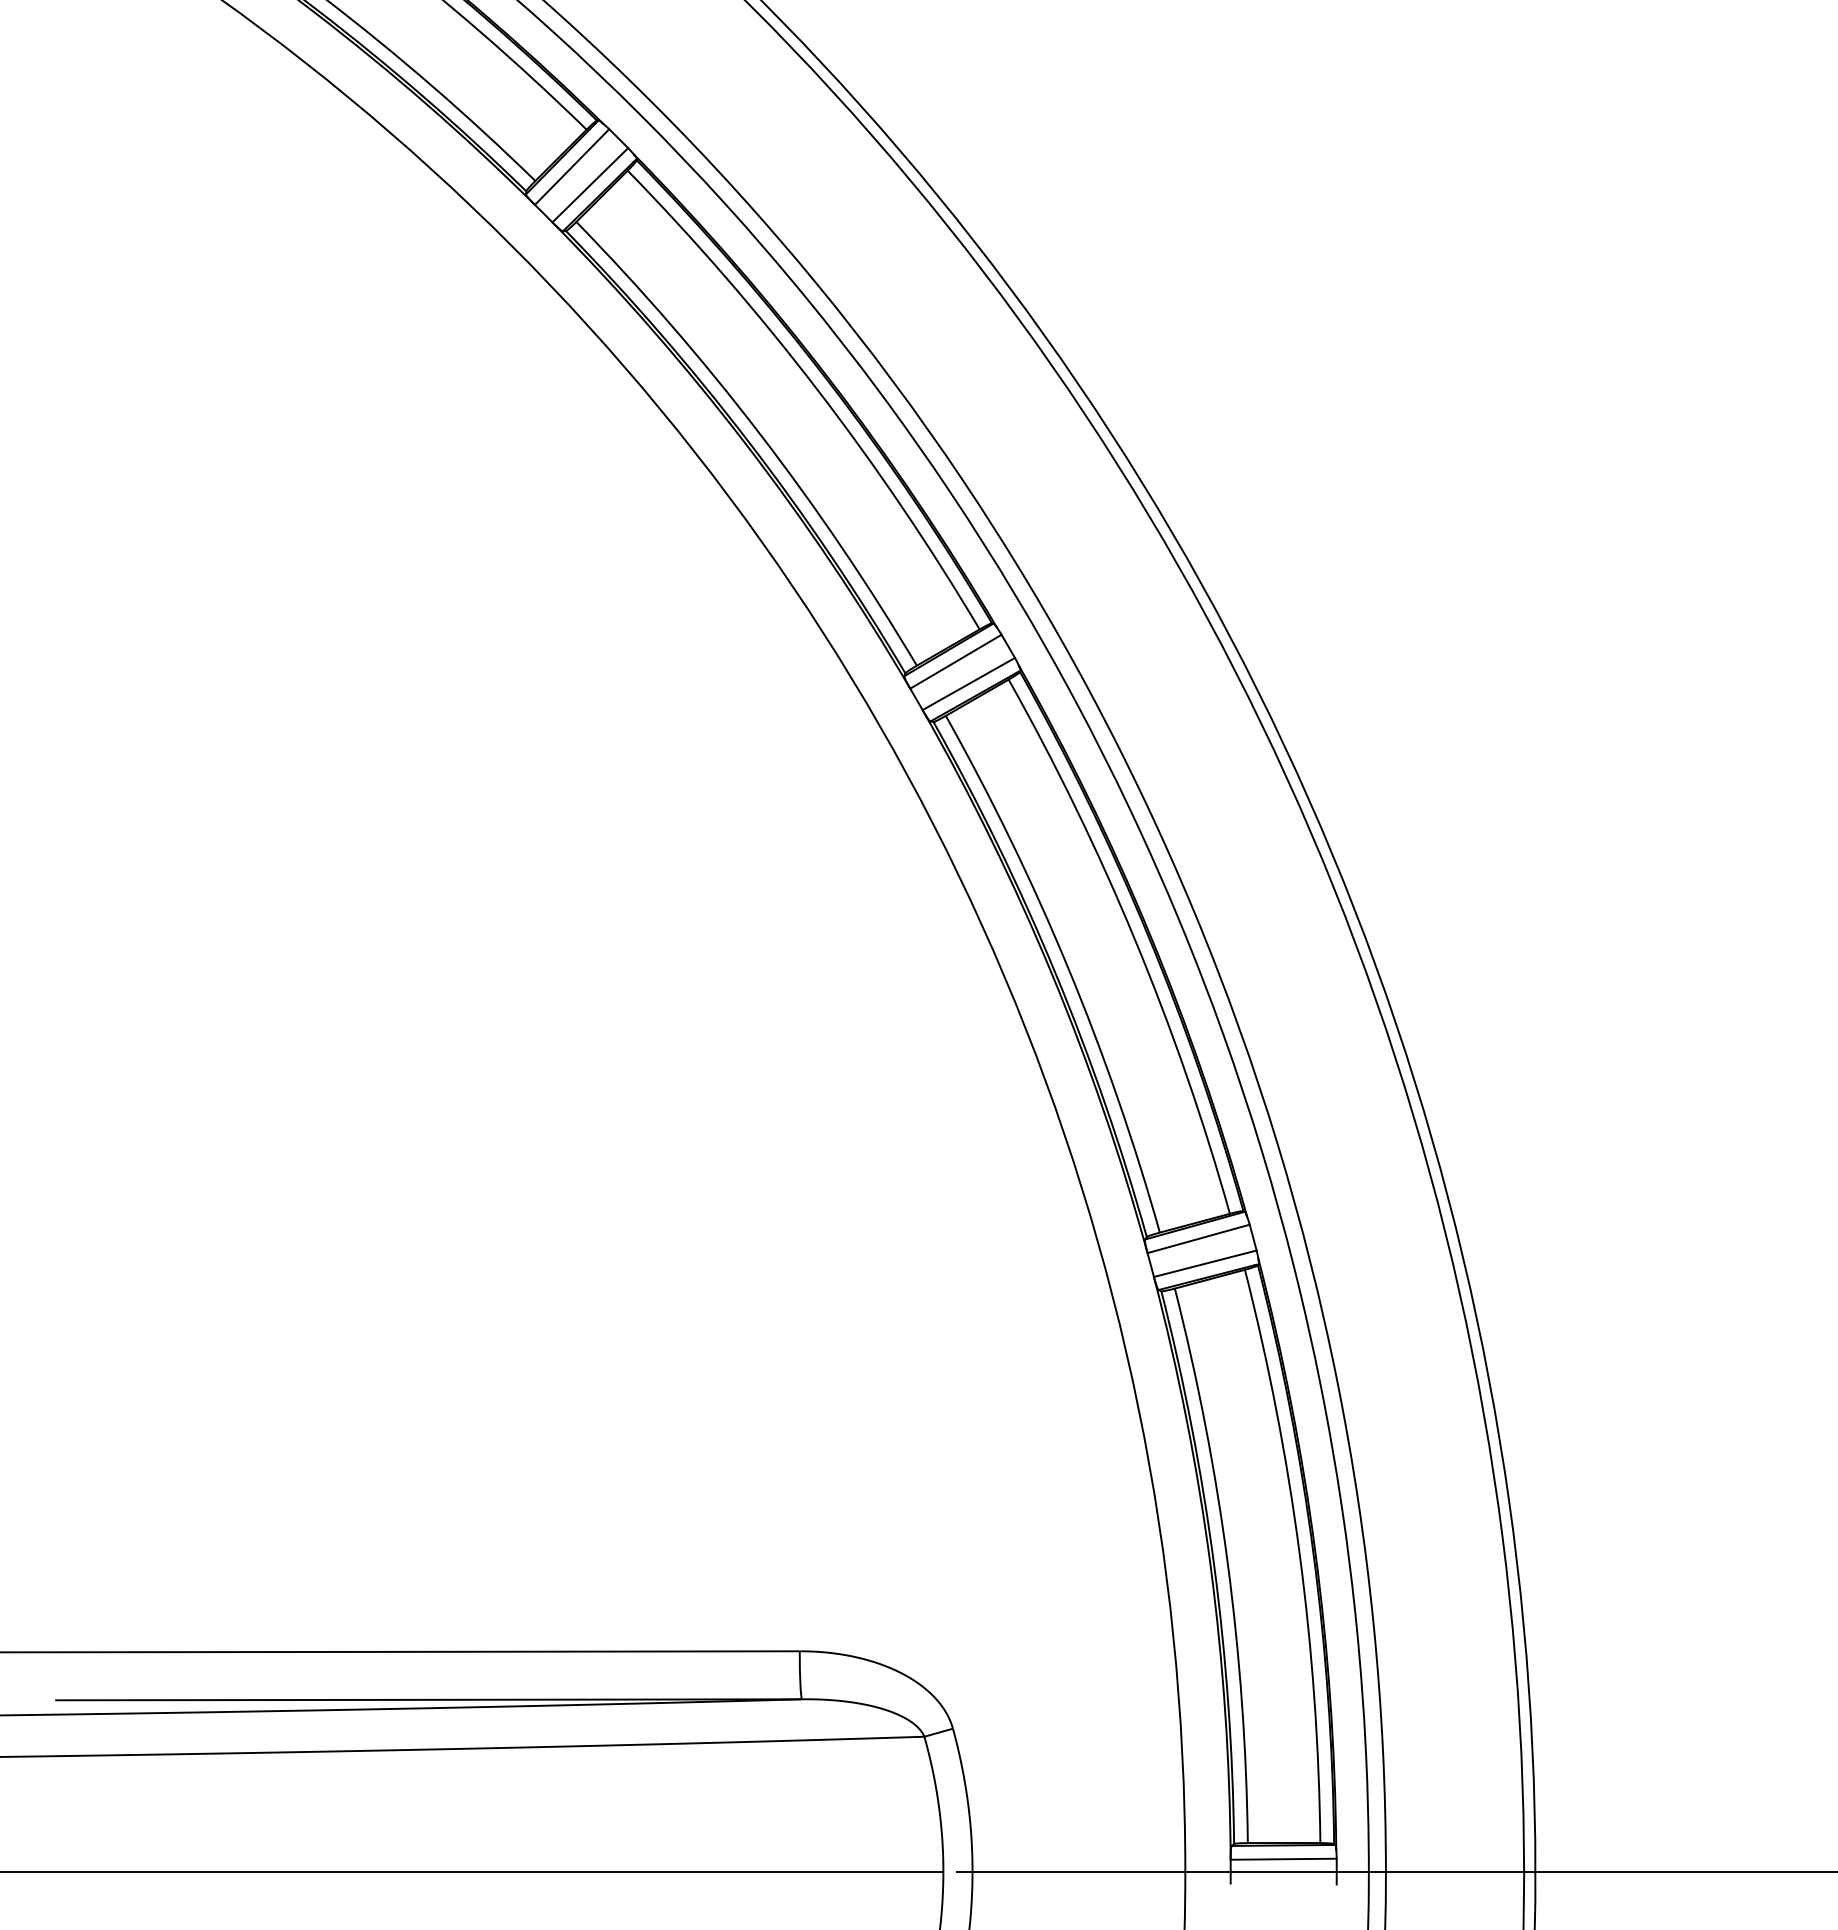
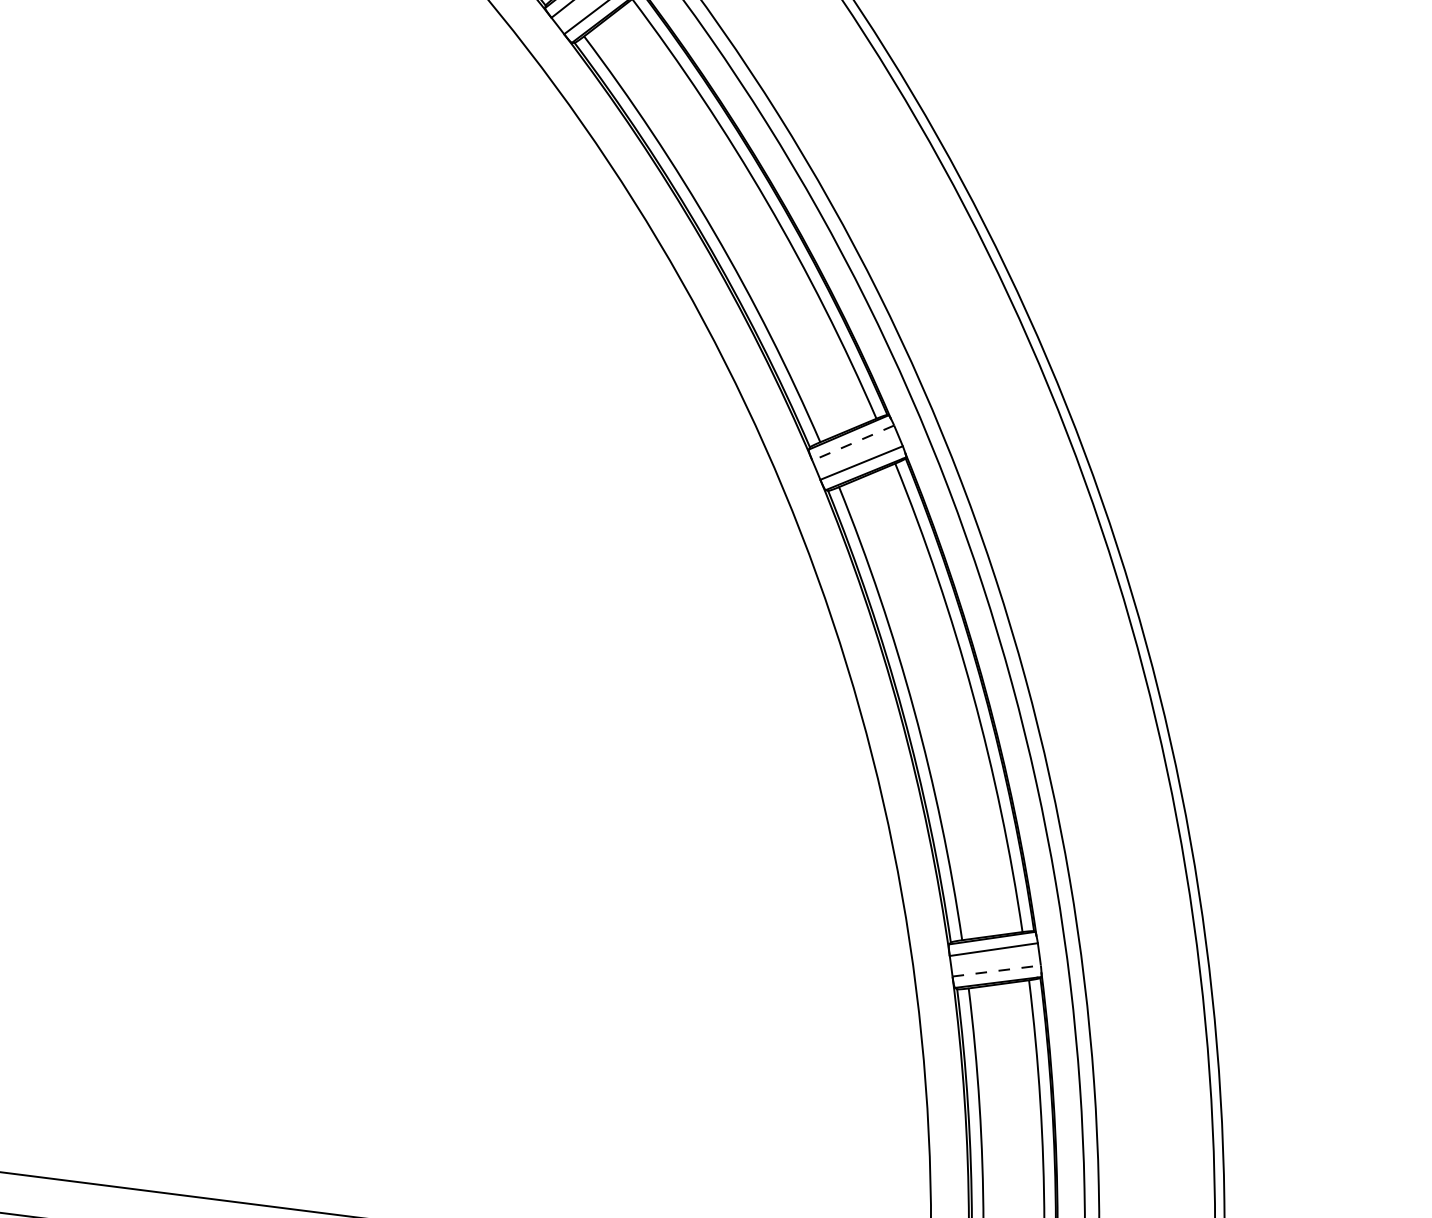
line: (955, 662) -> (852, 443), solid -> dashed
line: (1205, 1263) -> (996, 970), solid -> dashed

